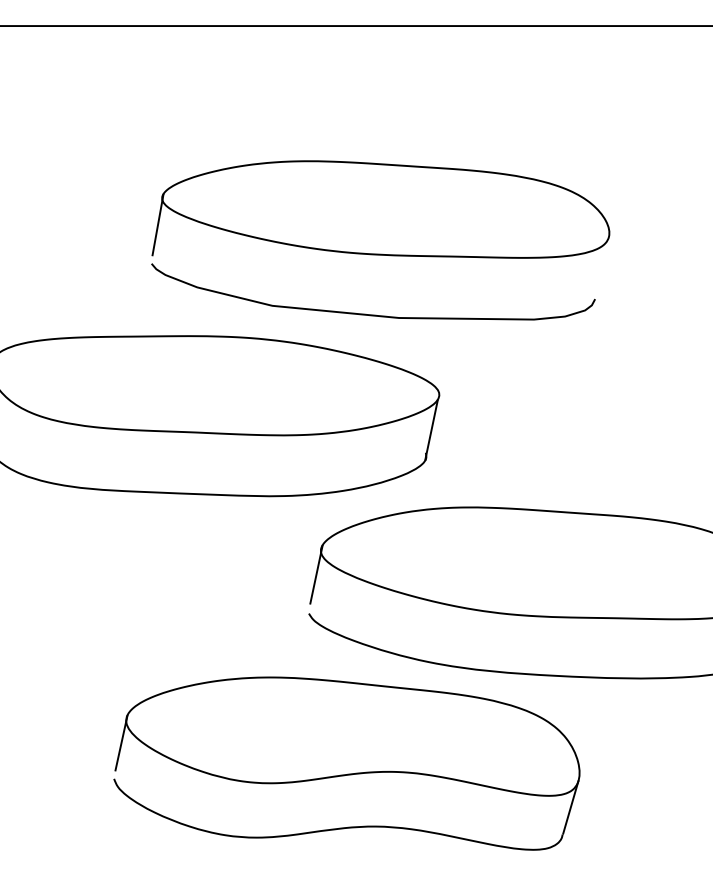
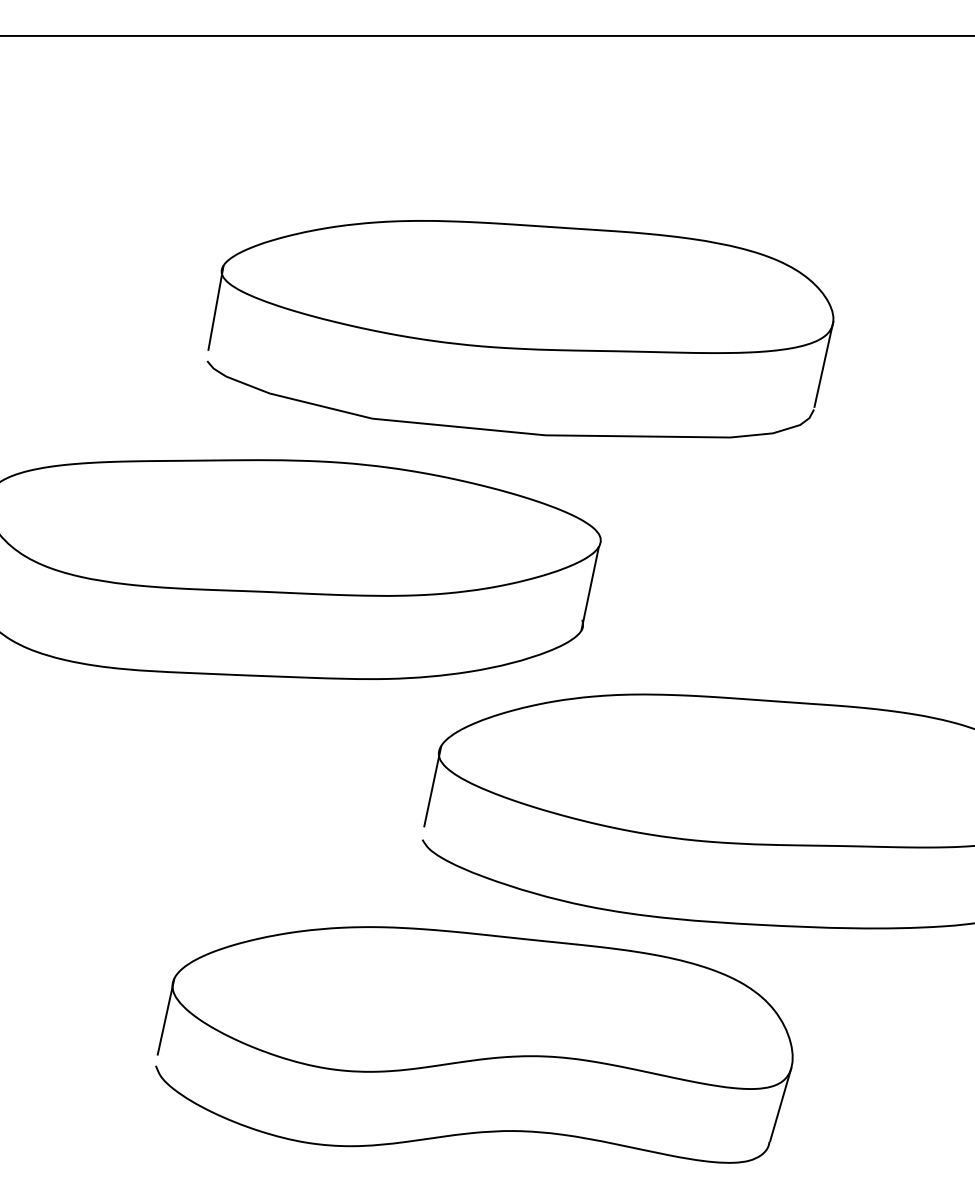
line: (602, 265) -> (823, 363), added

